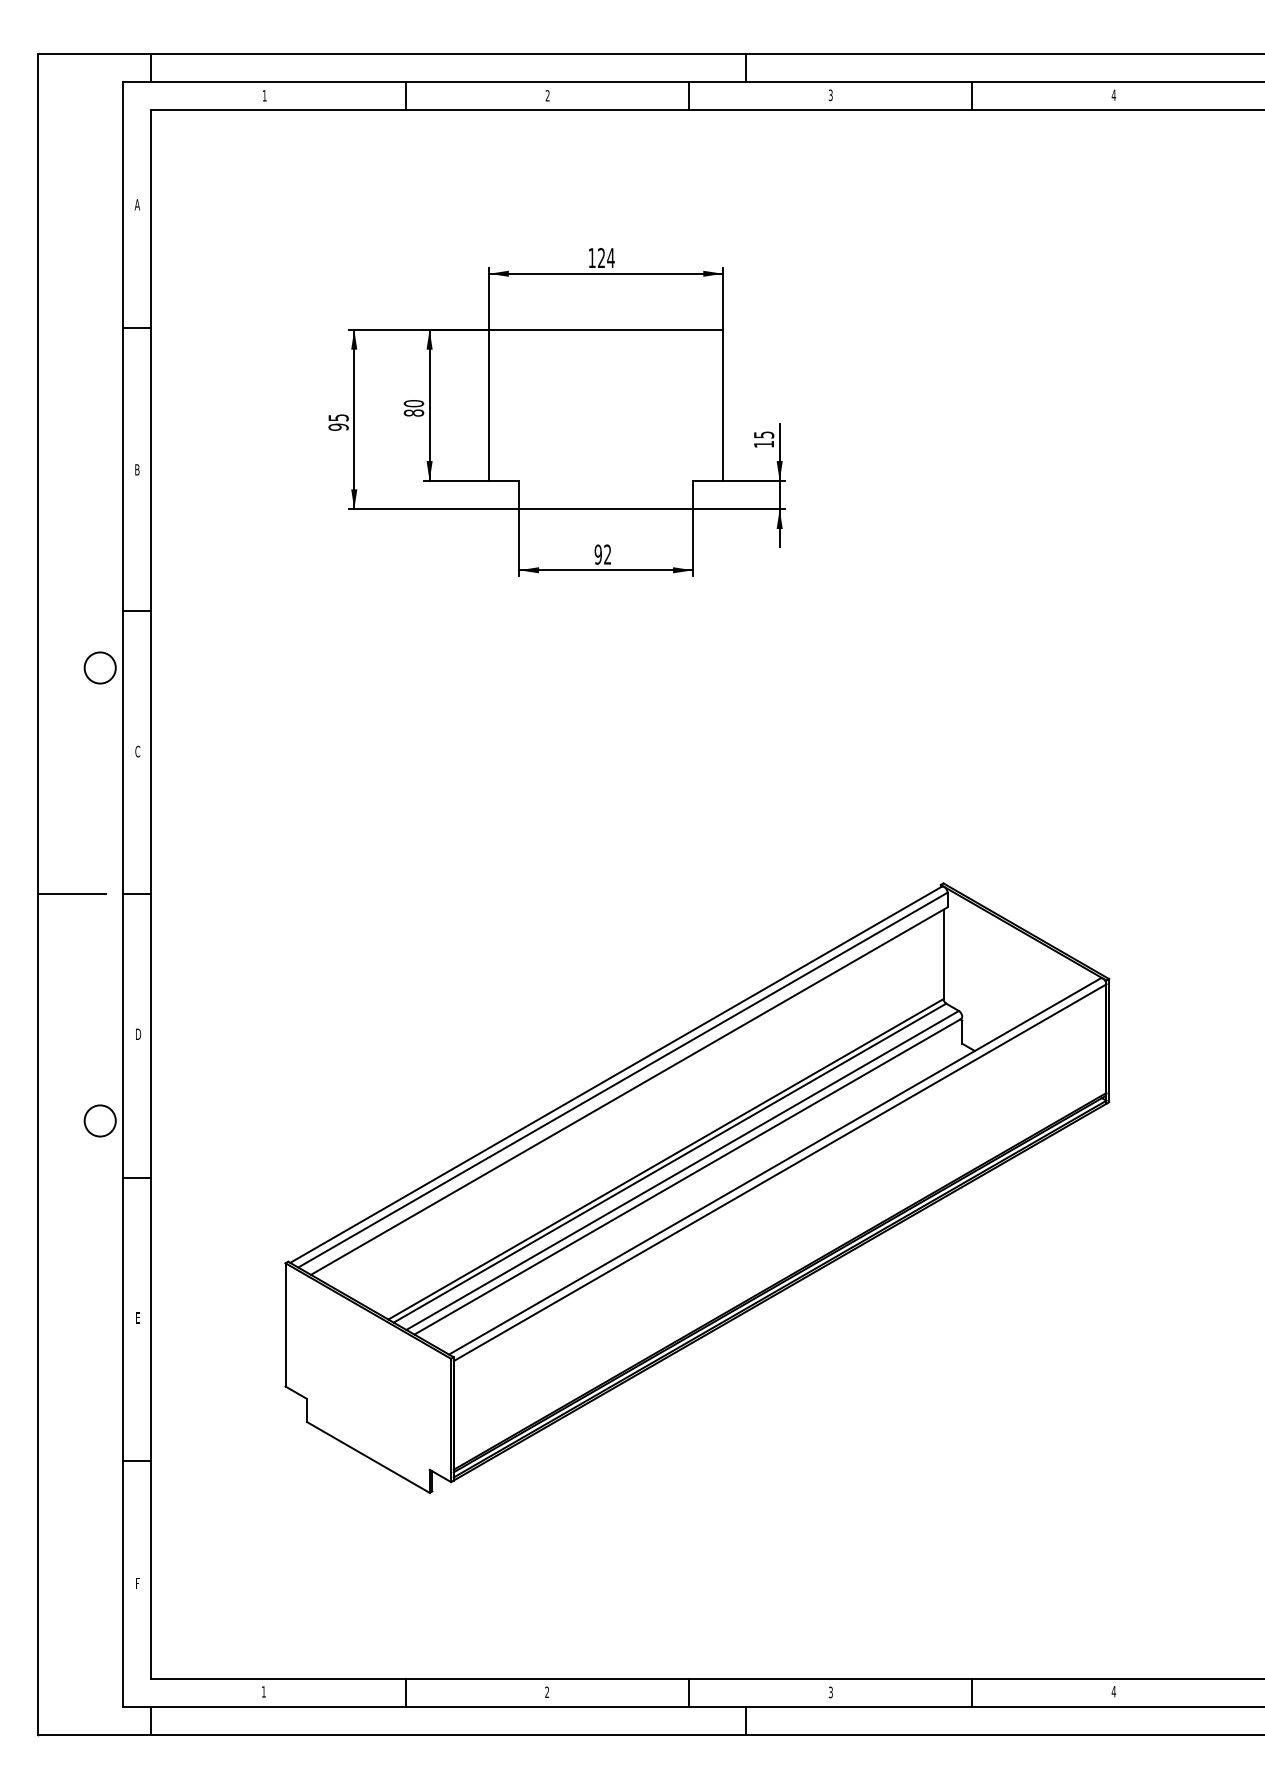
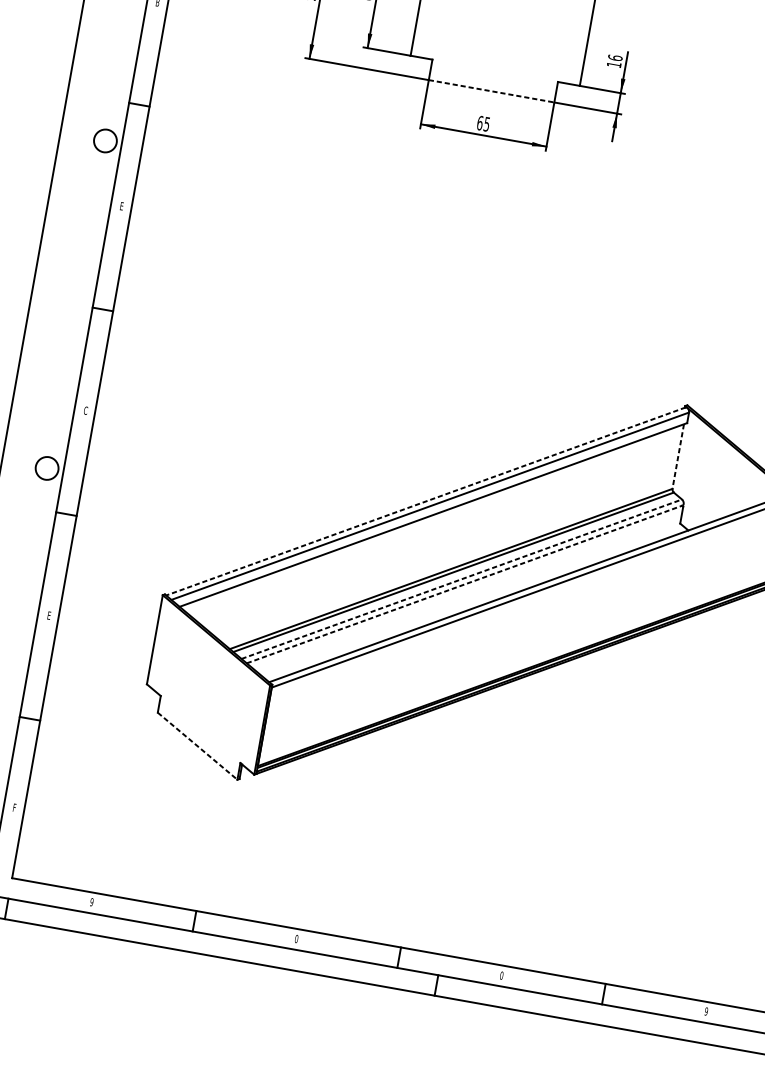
text: (763, 434) -> (615, 57), 15 -> 16
line: (606, 509) -> (491, 91), solid -> dashed
text: (602, 554) -> (483, 123), 92 -> 65
text: (137, 751) -> (121, 206), C -> E
line: (71, 894) -> (55, 301), removed
line: (943, 954) -> (678, 456), solid -> dashed
text: (138, 1034) -> (85, 410), D -> C
line: (615, 1075) -> (425, 501), solid -> dashed
line: (682, 1170) -> (461, 579), solid -> dashed
line: (687, 1176) -> (464, 584), solid -> dashed
line: (368, 1457) -> (197, 746), solid -> dashed
text: (263, 1691) -> (91, 901), 1 -> 9
text: (1113, 1691) -> (706, 1011), 4 -> 9
text: (547, 1692) -> (296, 939), 2 -> 0
text: (830, 1692) -> (501, 975), 3 -> 0

